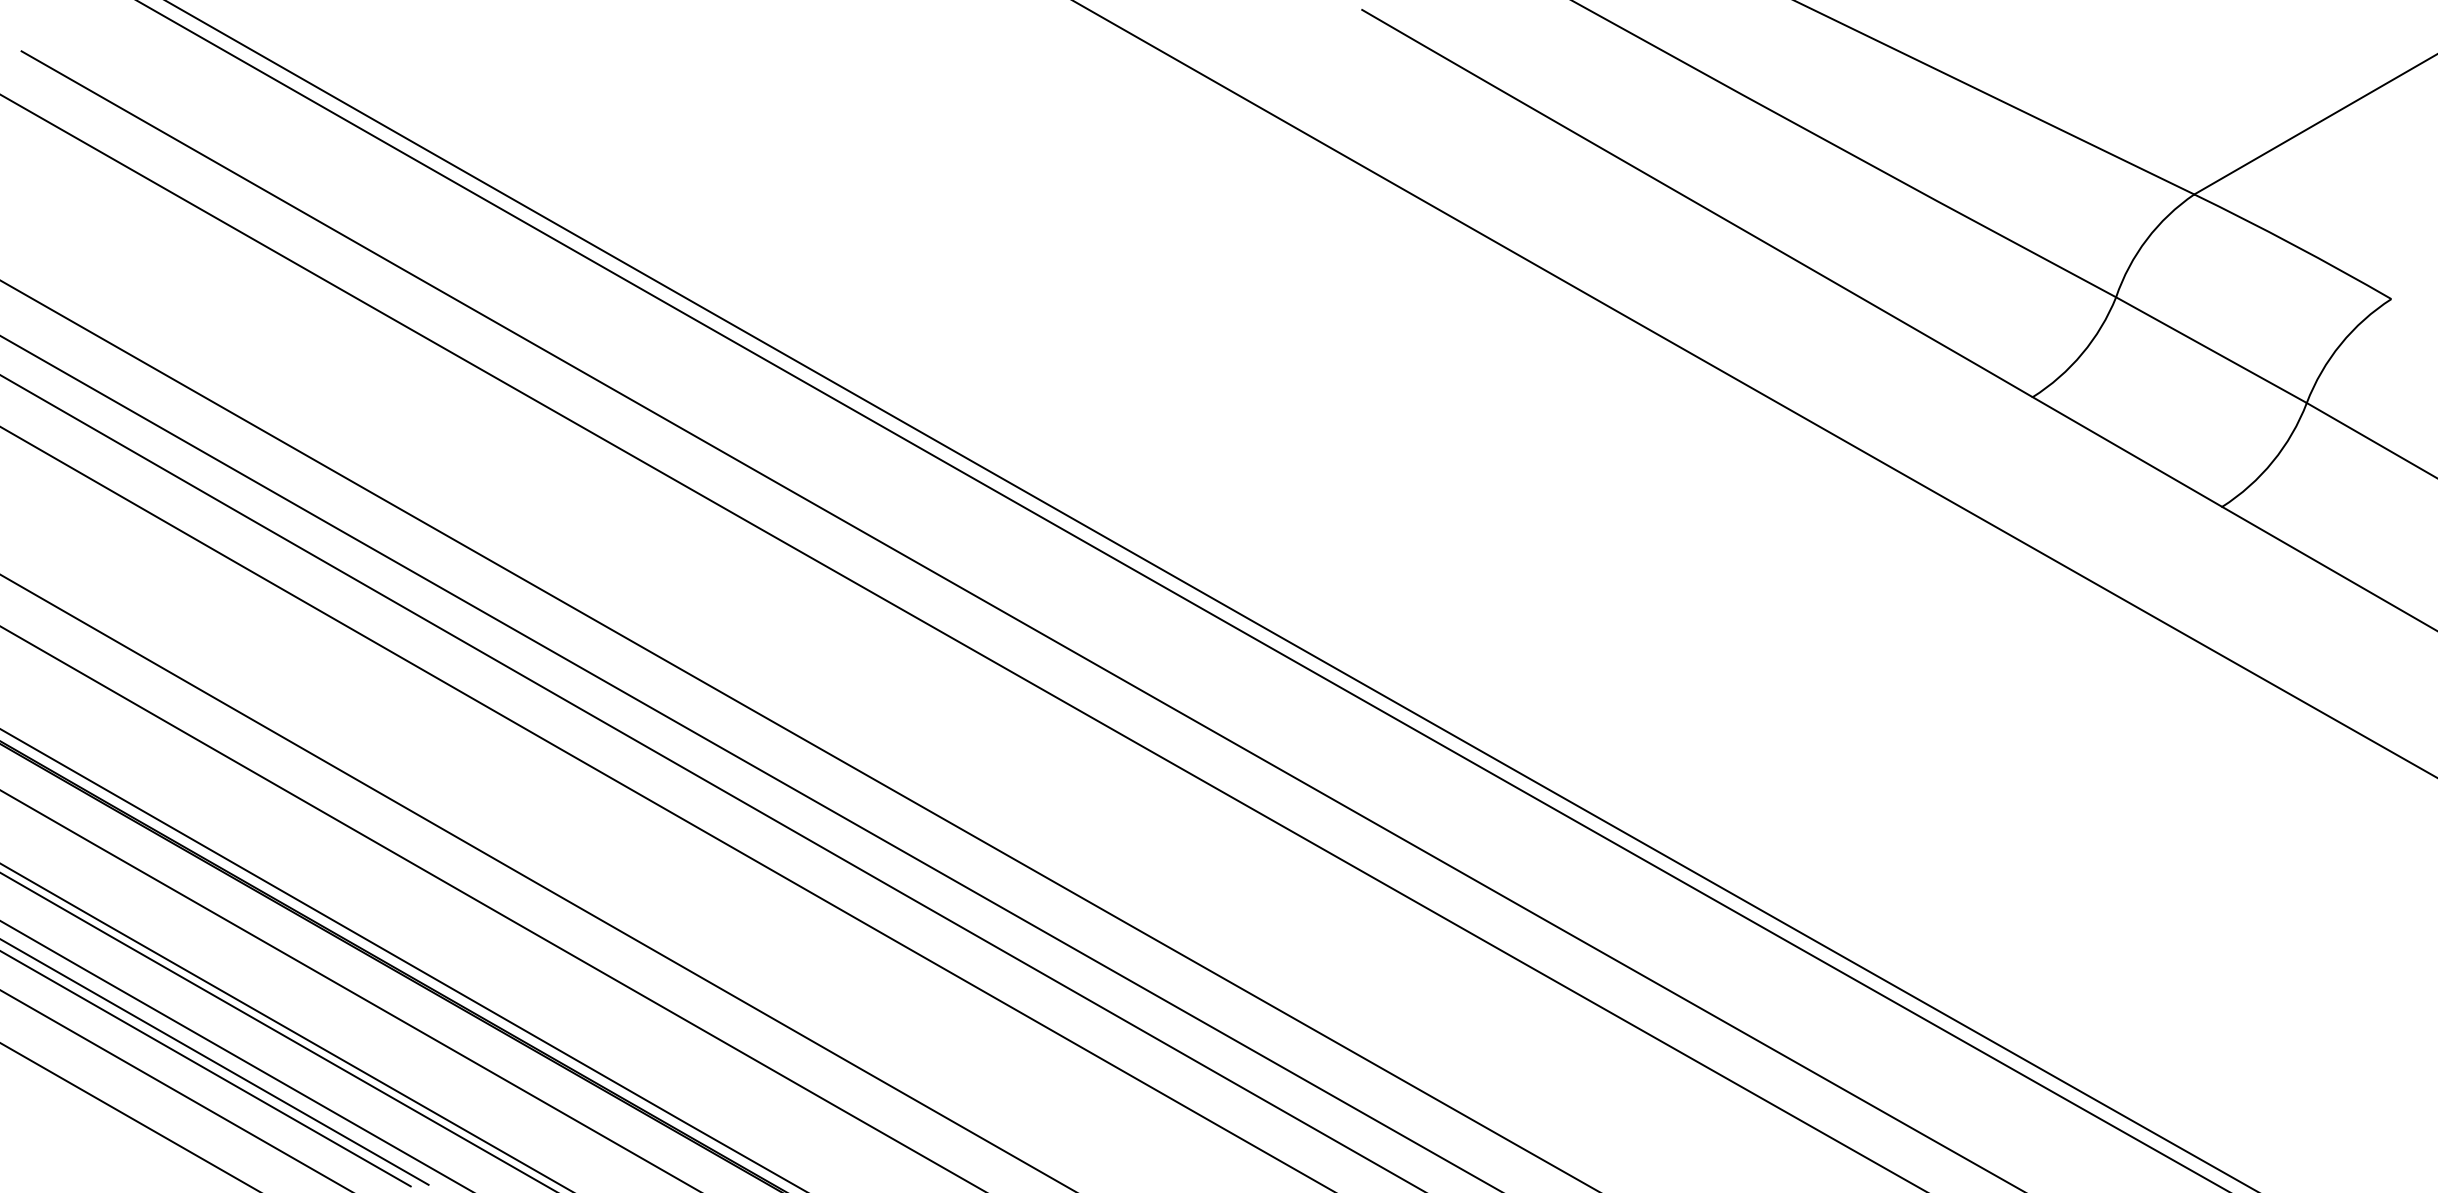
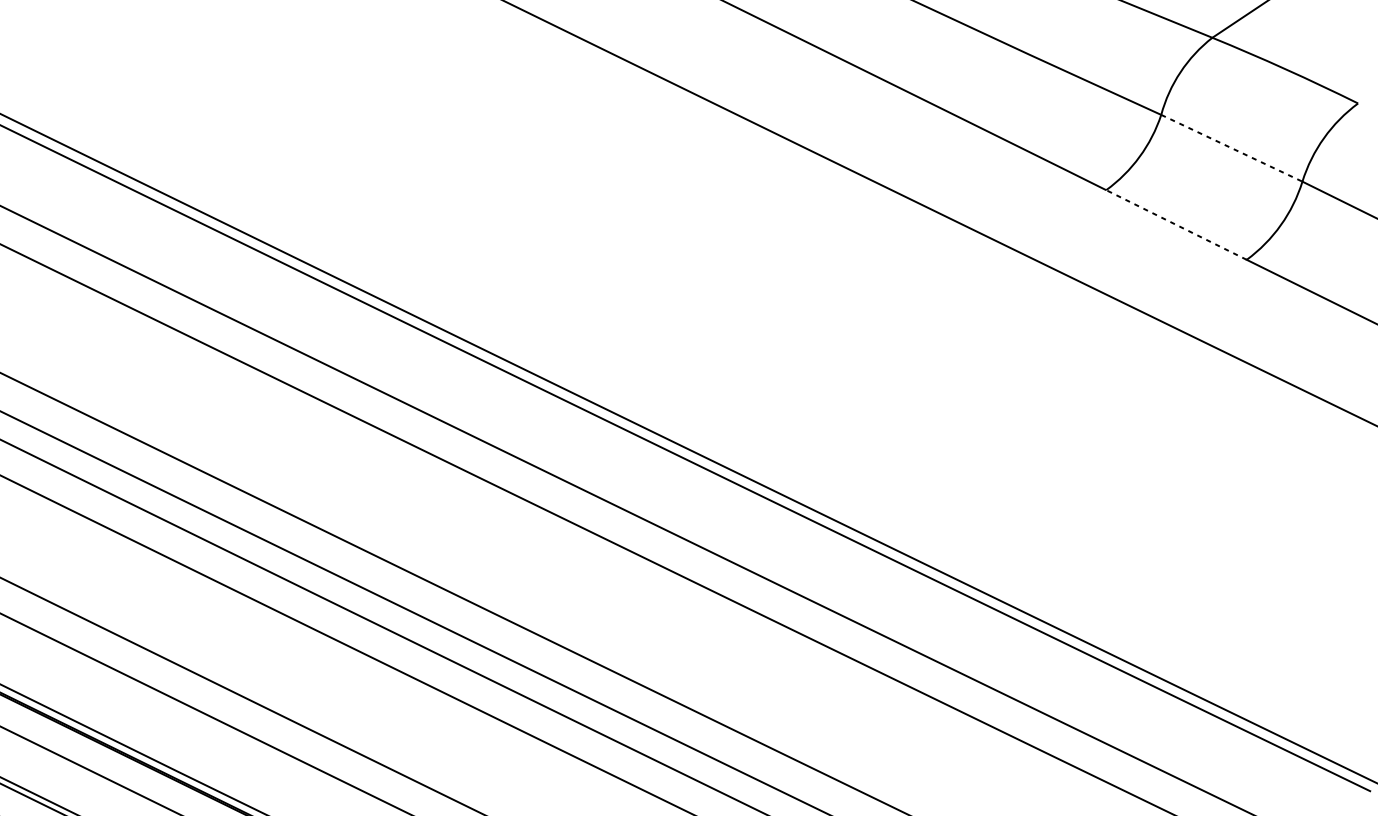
line: (2211, 350) -> (1231, 148), solid -> dashed
line: (2127, 451) -> (1176, 224), solid -> dashed

